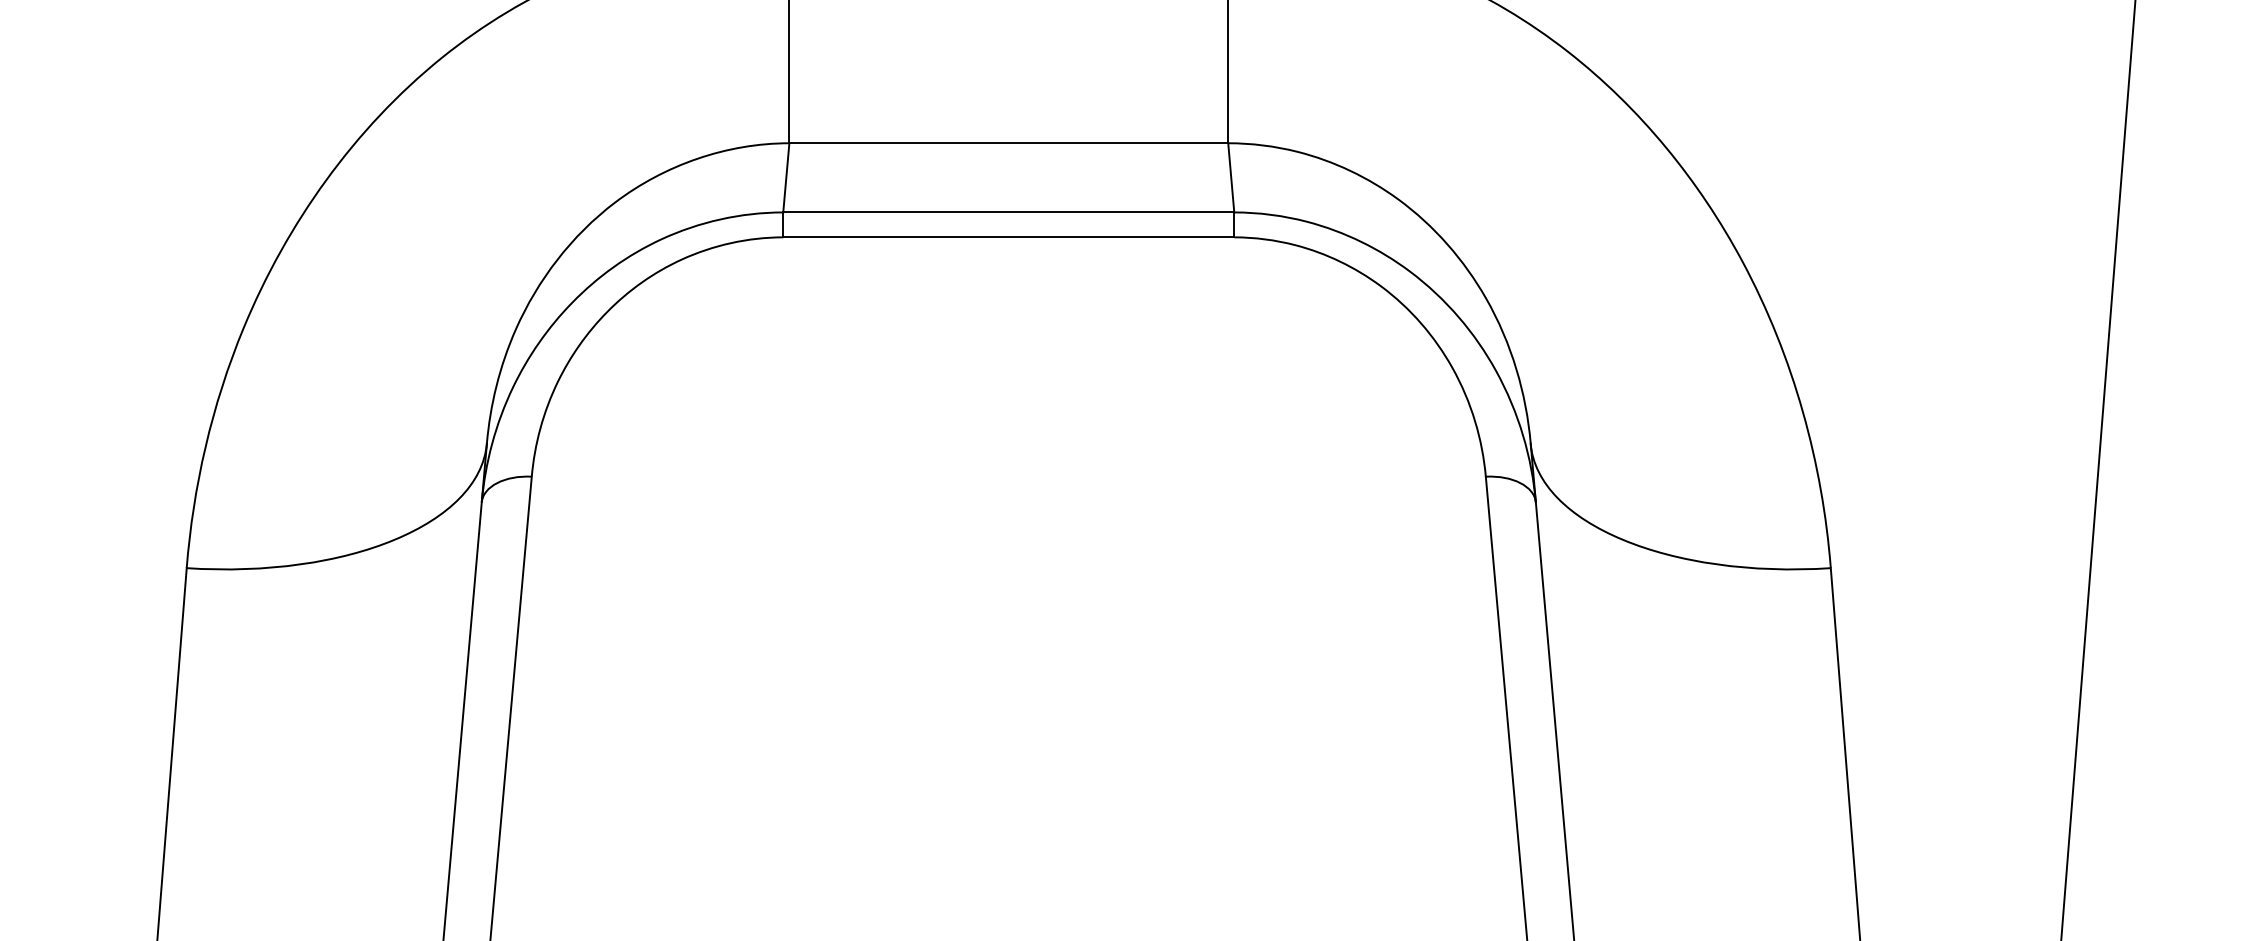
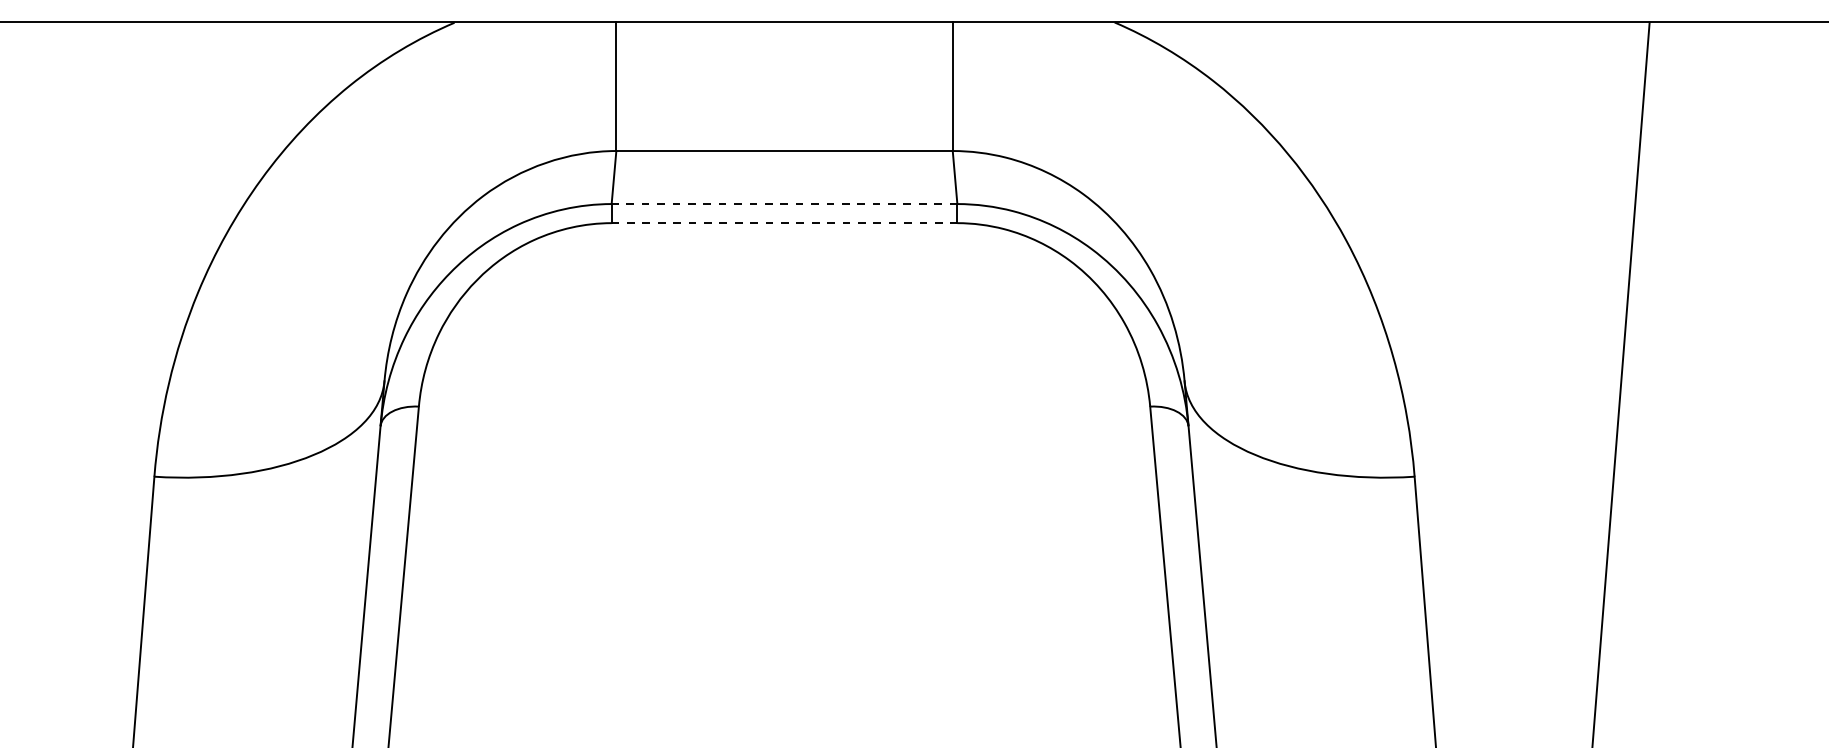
line: (1008, 213) -> (784, 204), solid -> dashed
line: (1008, 237) -> (784, 223), solid -> dashed

